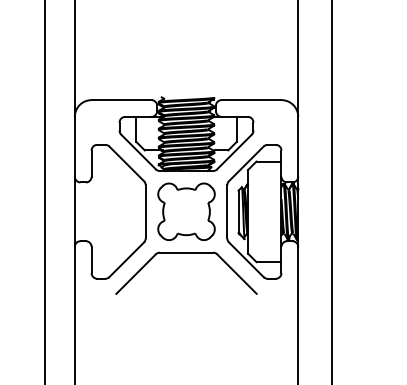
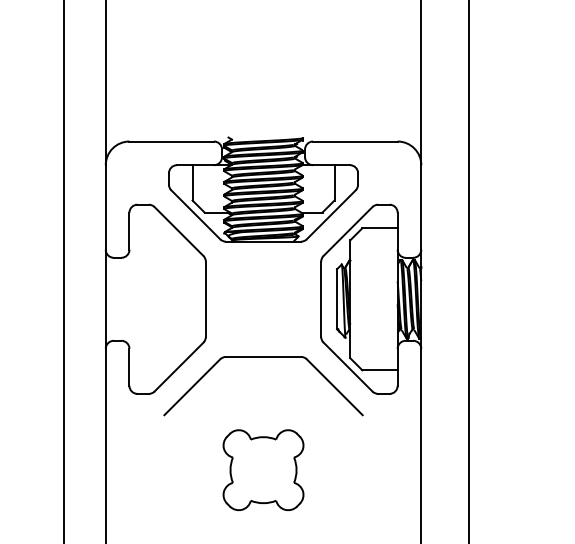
part: (186, 211) -> (263, 469), moved

